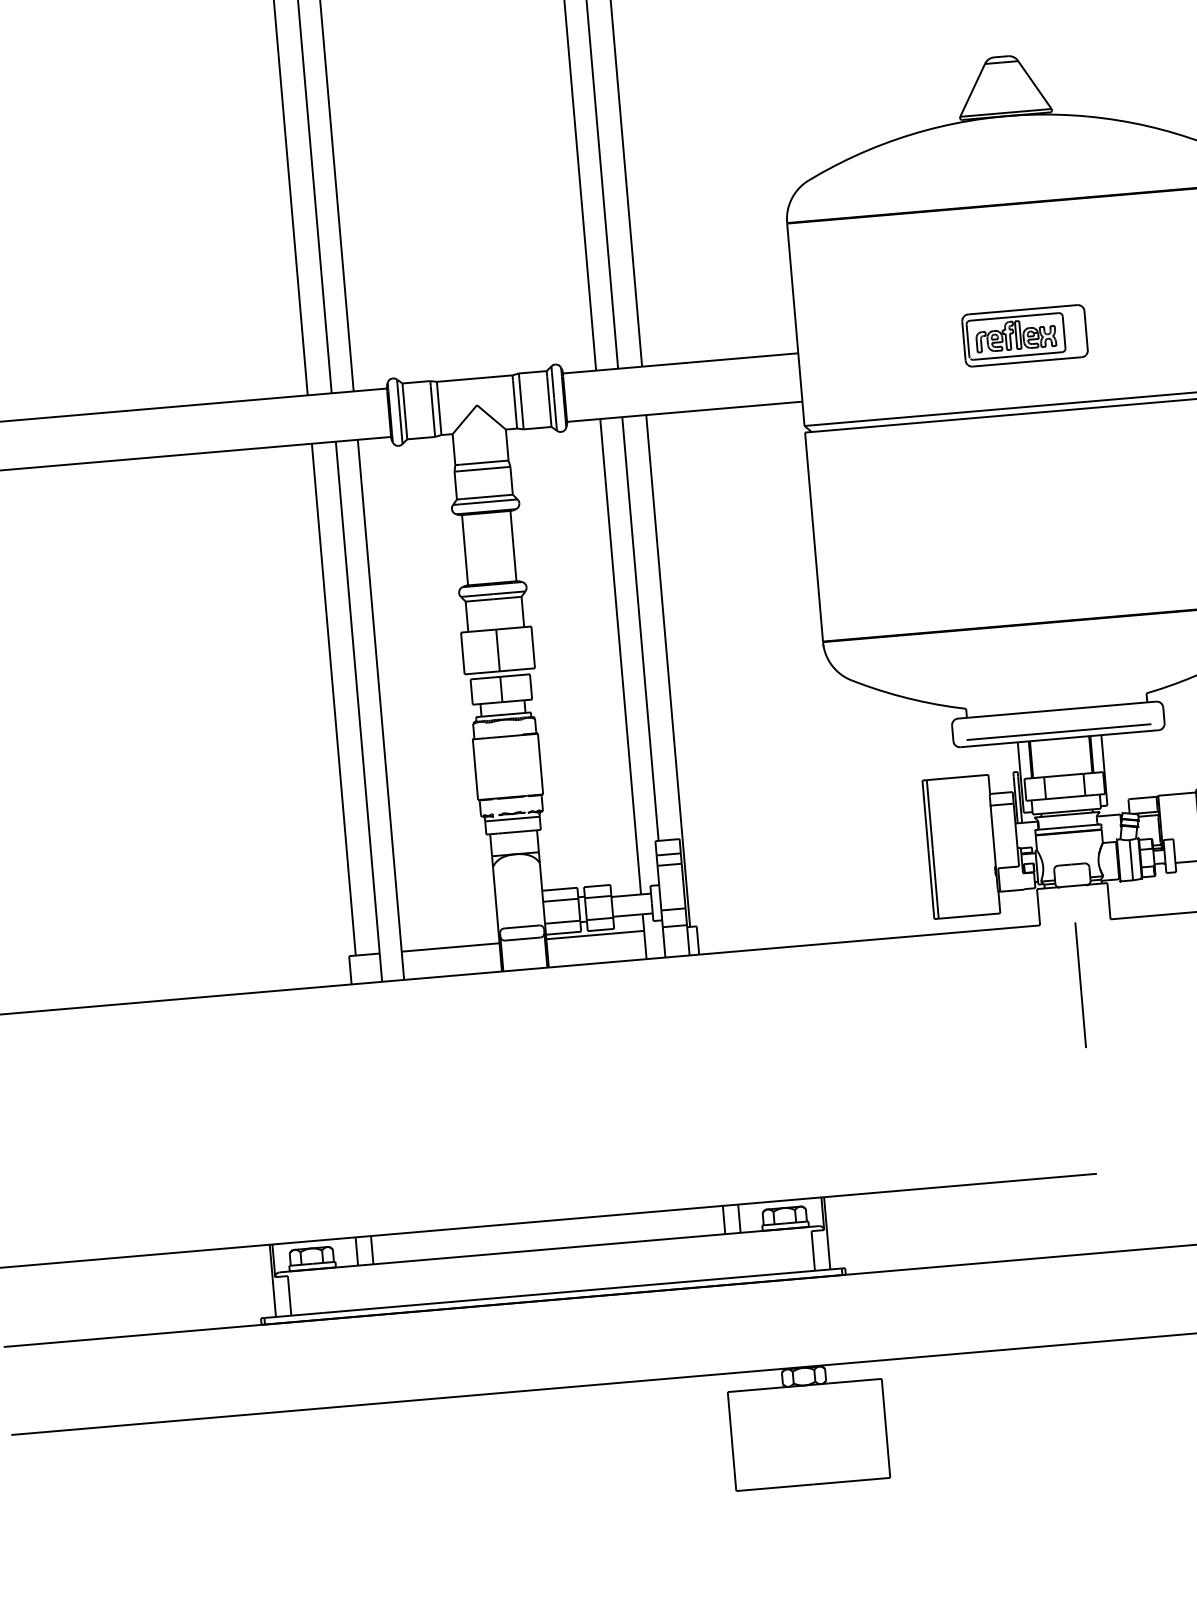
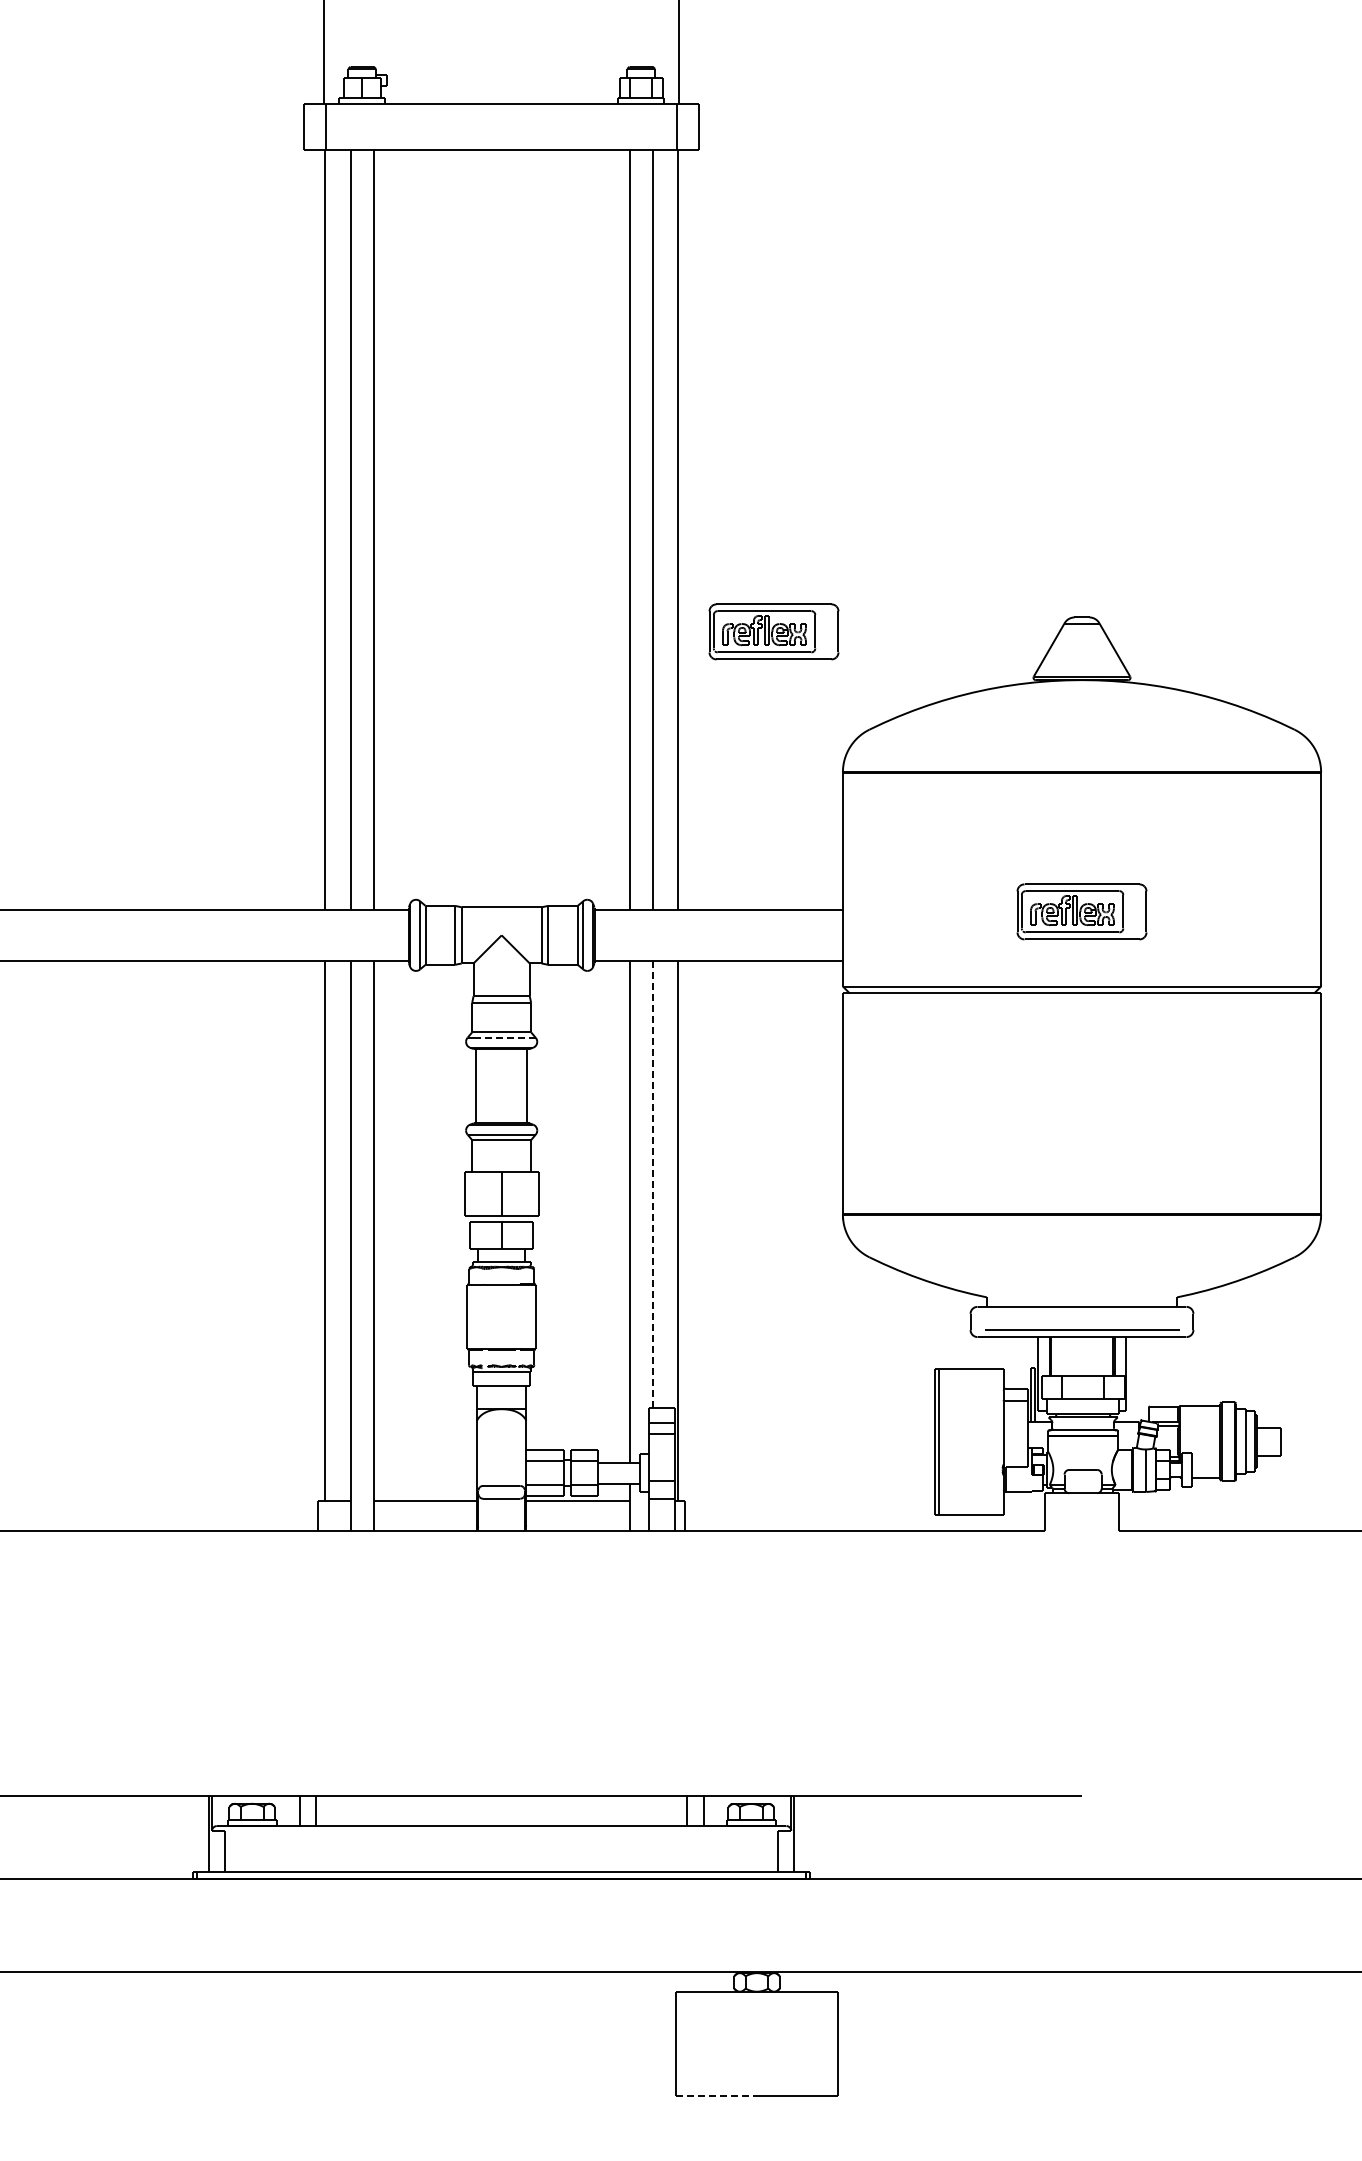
part: (709, 95) -> (773, 631), added
line: (487, 501) -> (504, 1037), solid -> dashed
line: (640, 629) -> (652, 1184), solid -> dashed
line: (1080, 985) -> (1081, 1597), removed
line: (774, 1488) -> (716, 2096), solid -> dashed

